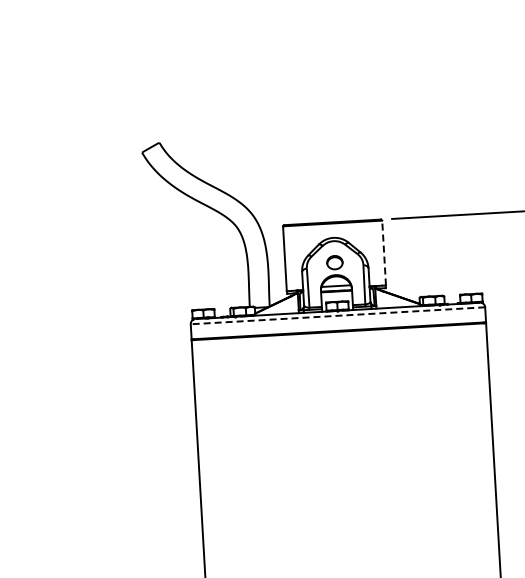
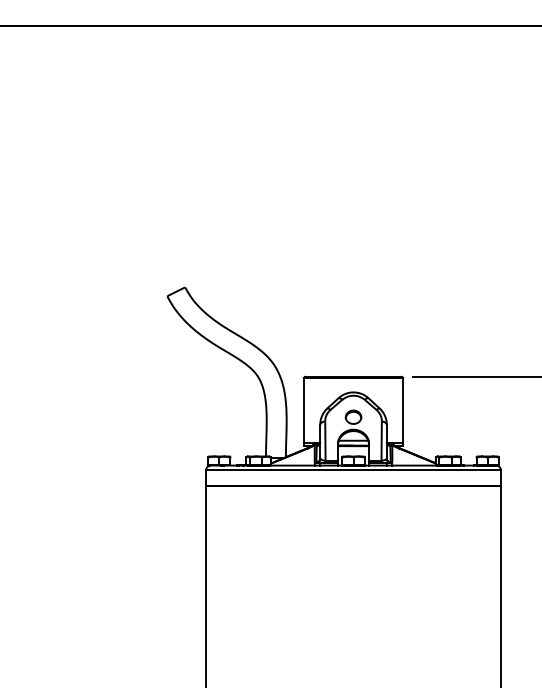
line: (384, 252) -> (403, 409), dashed -> solid
line: (337, 315) -> (353, 470), dashed -> solid

